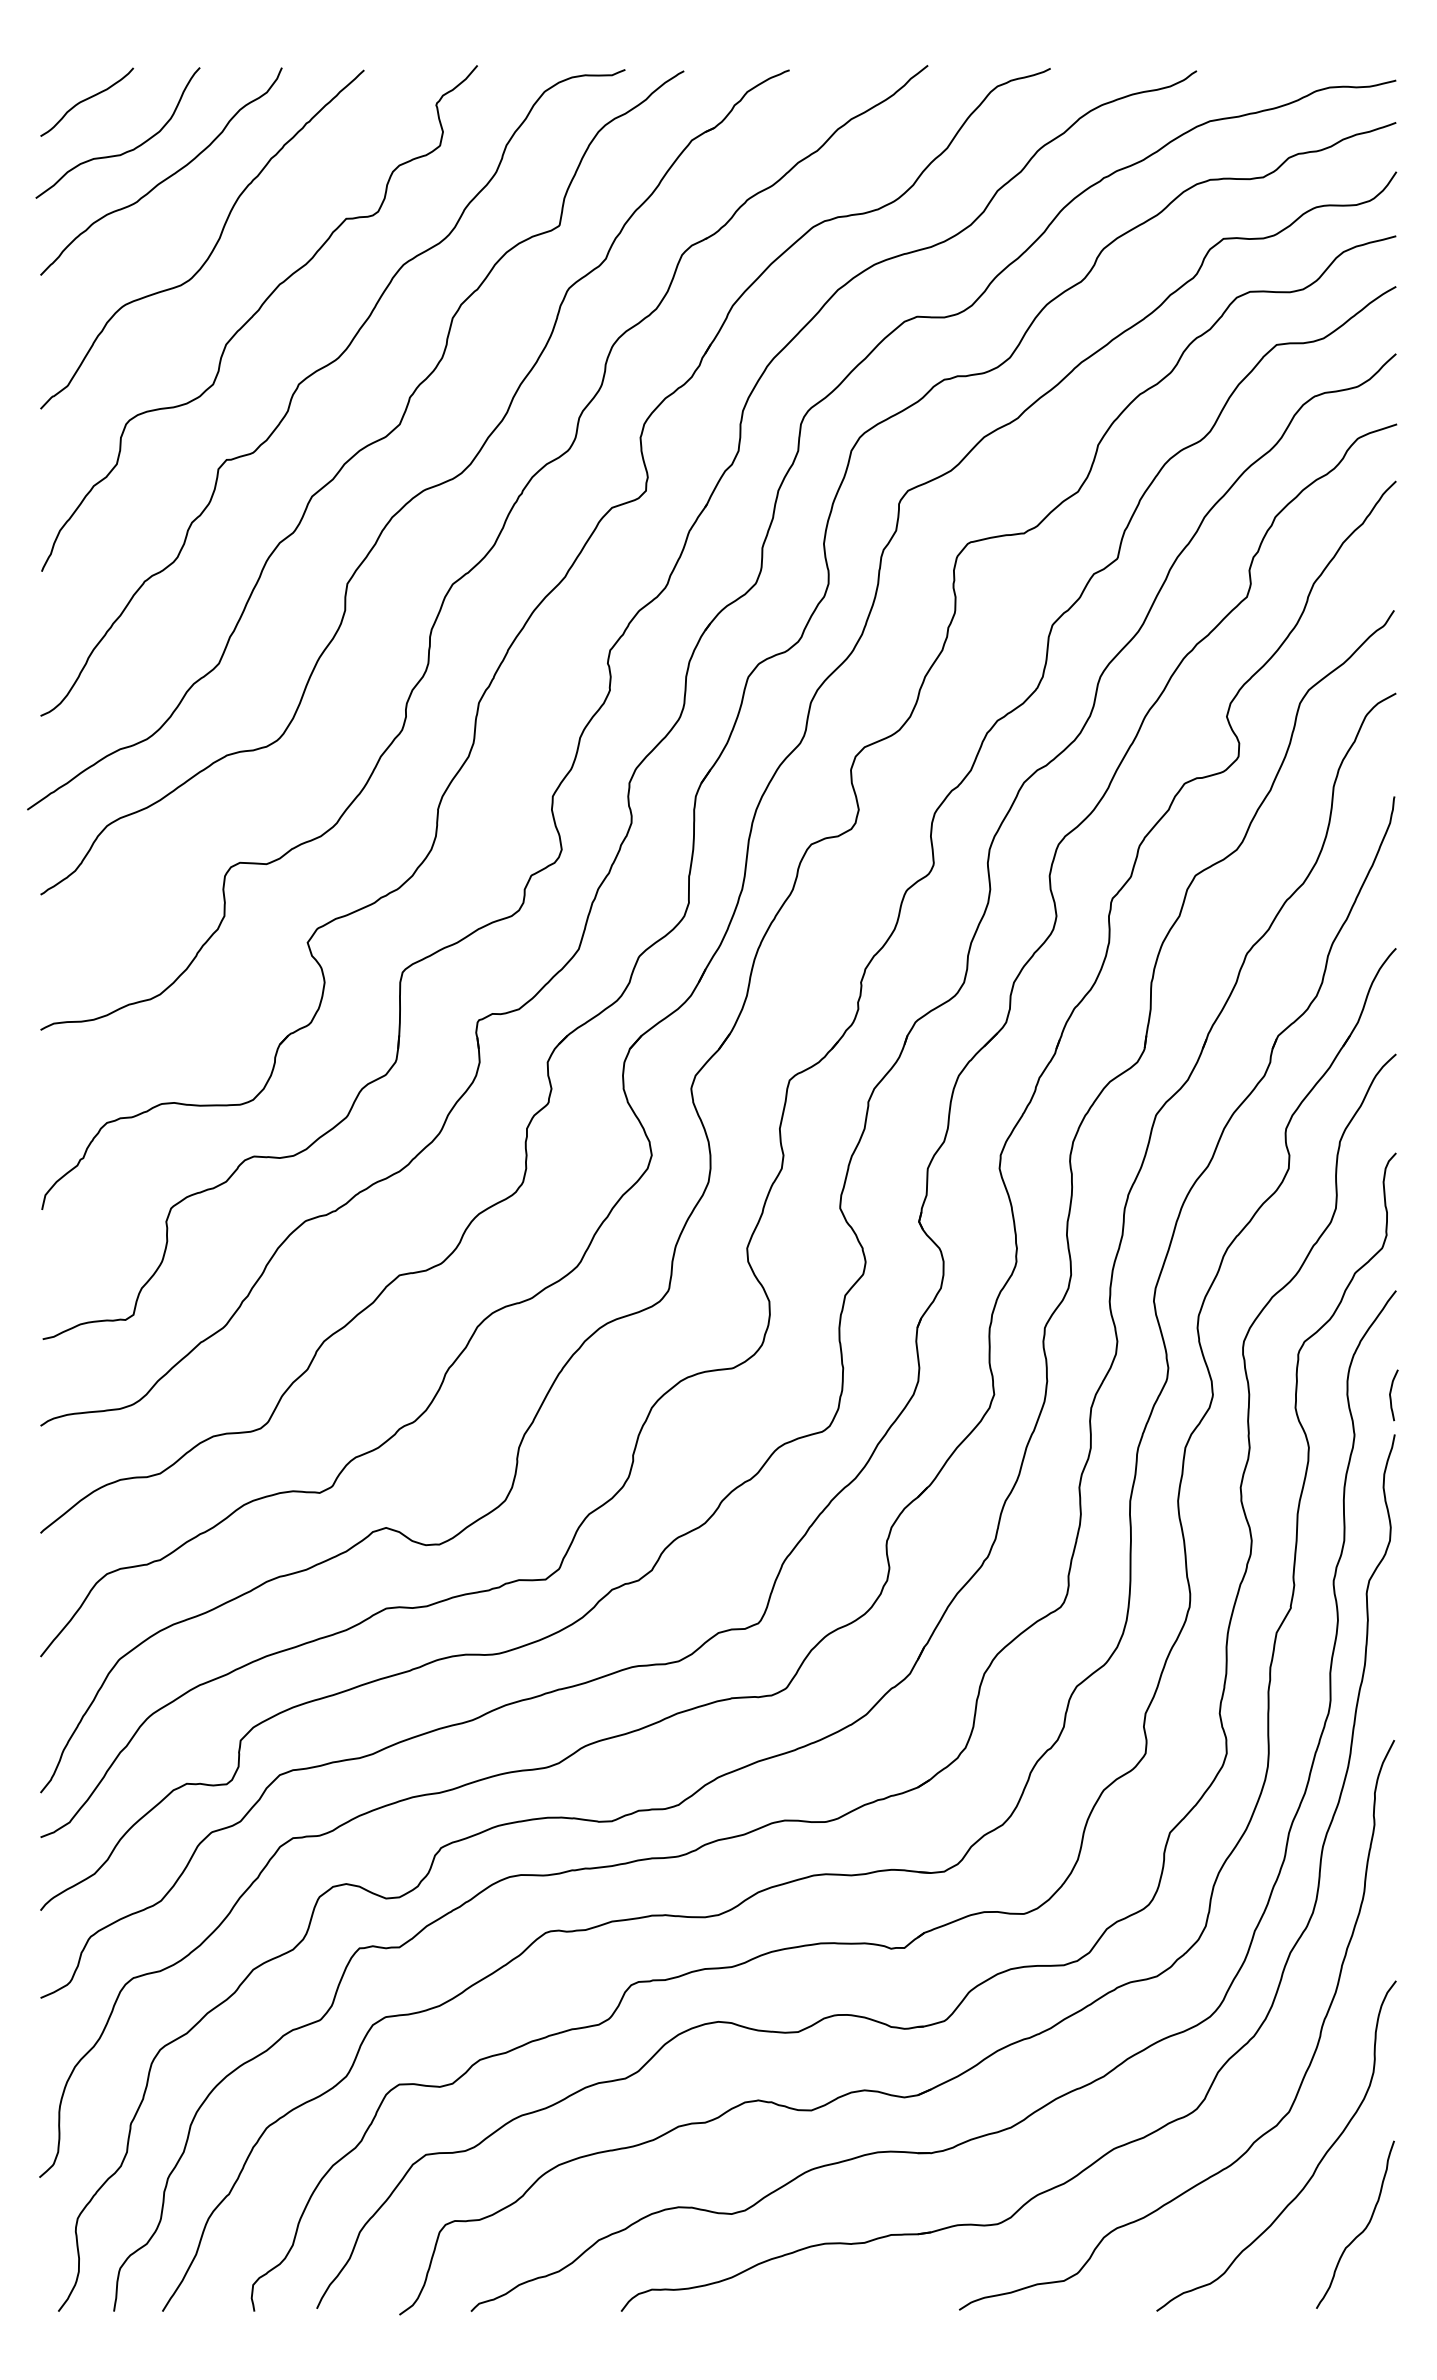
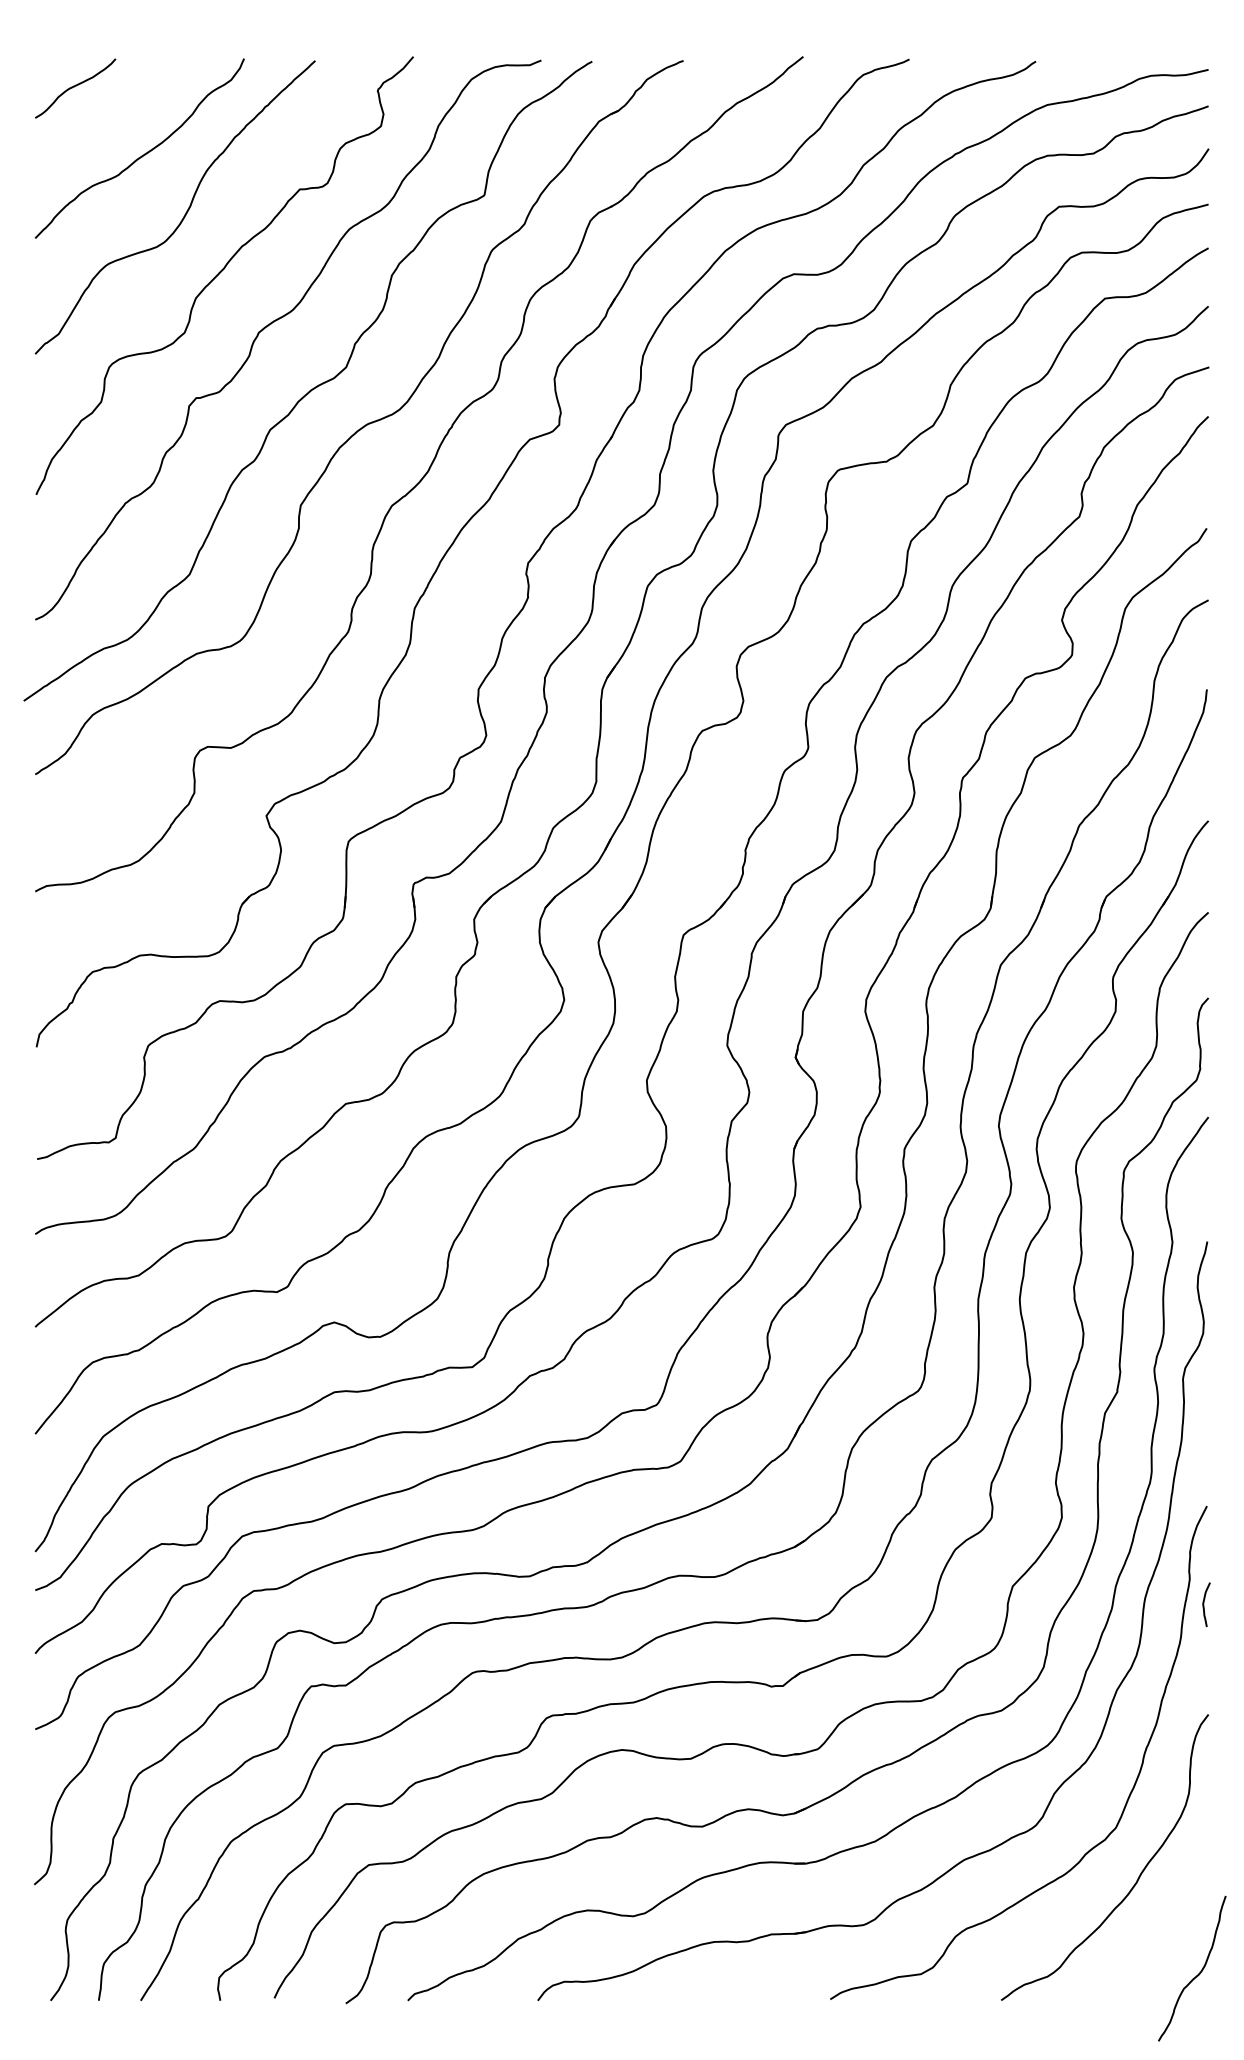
curve: (126, 150) -> (109, 130), removed
curve: (1391, 1395) -> (1204, 1604), moved
curve: (1362, 2230) -> (1198, 1973), moved

